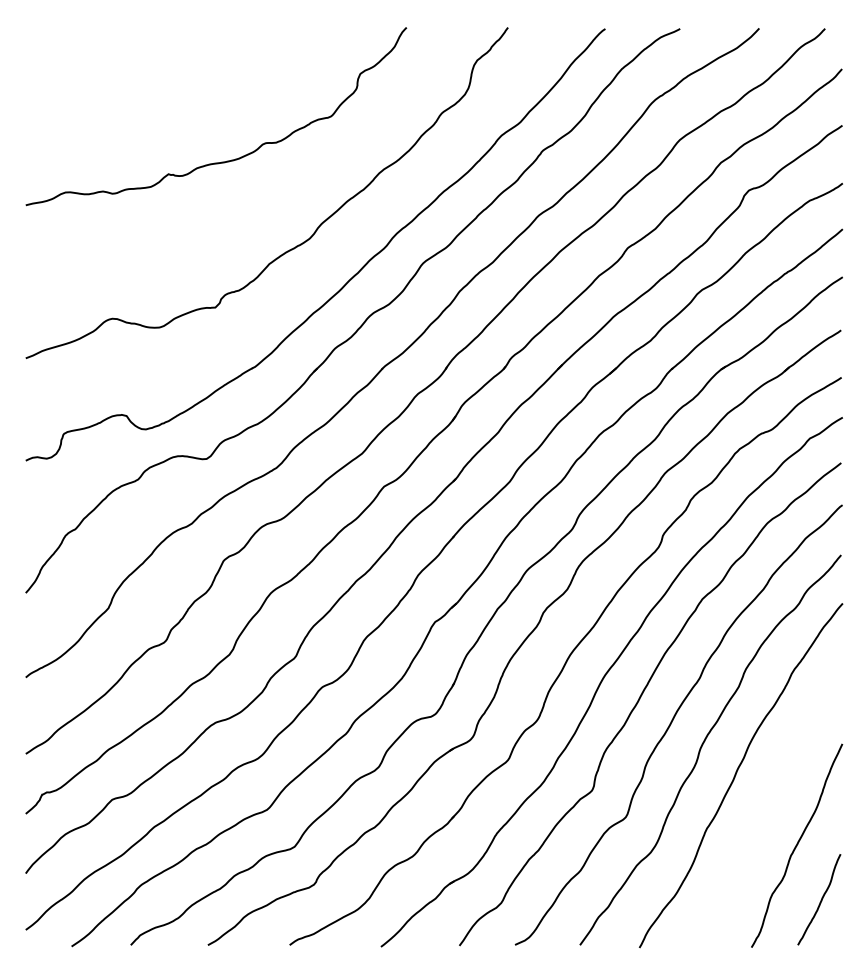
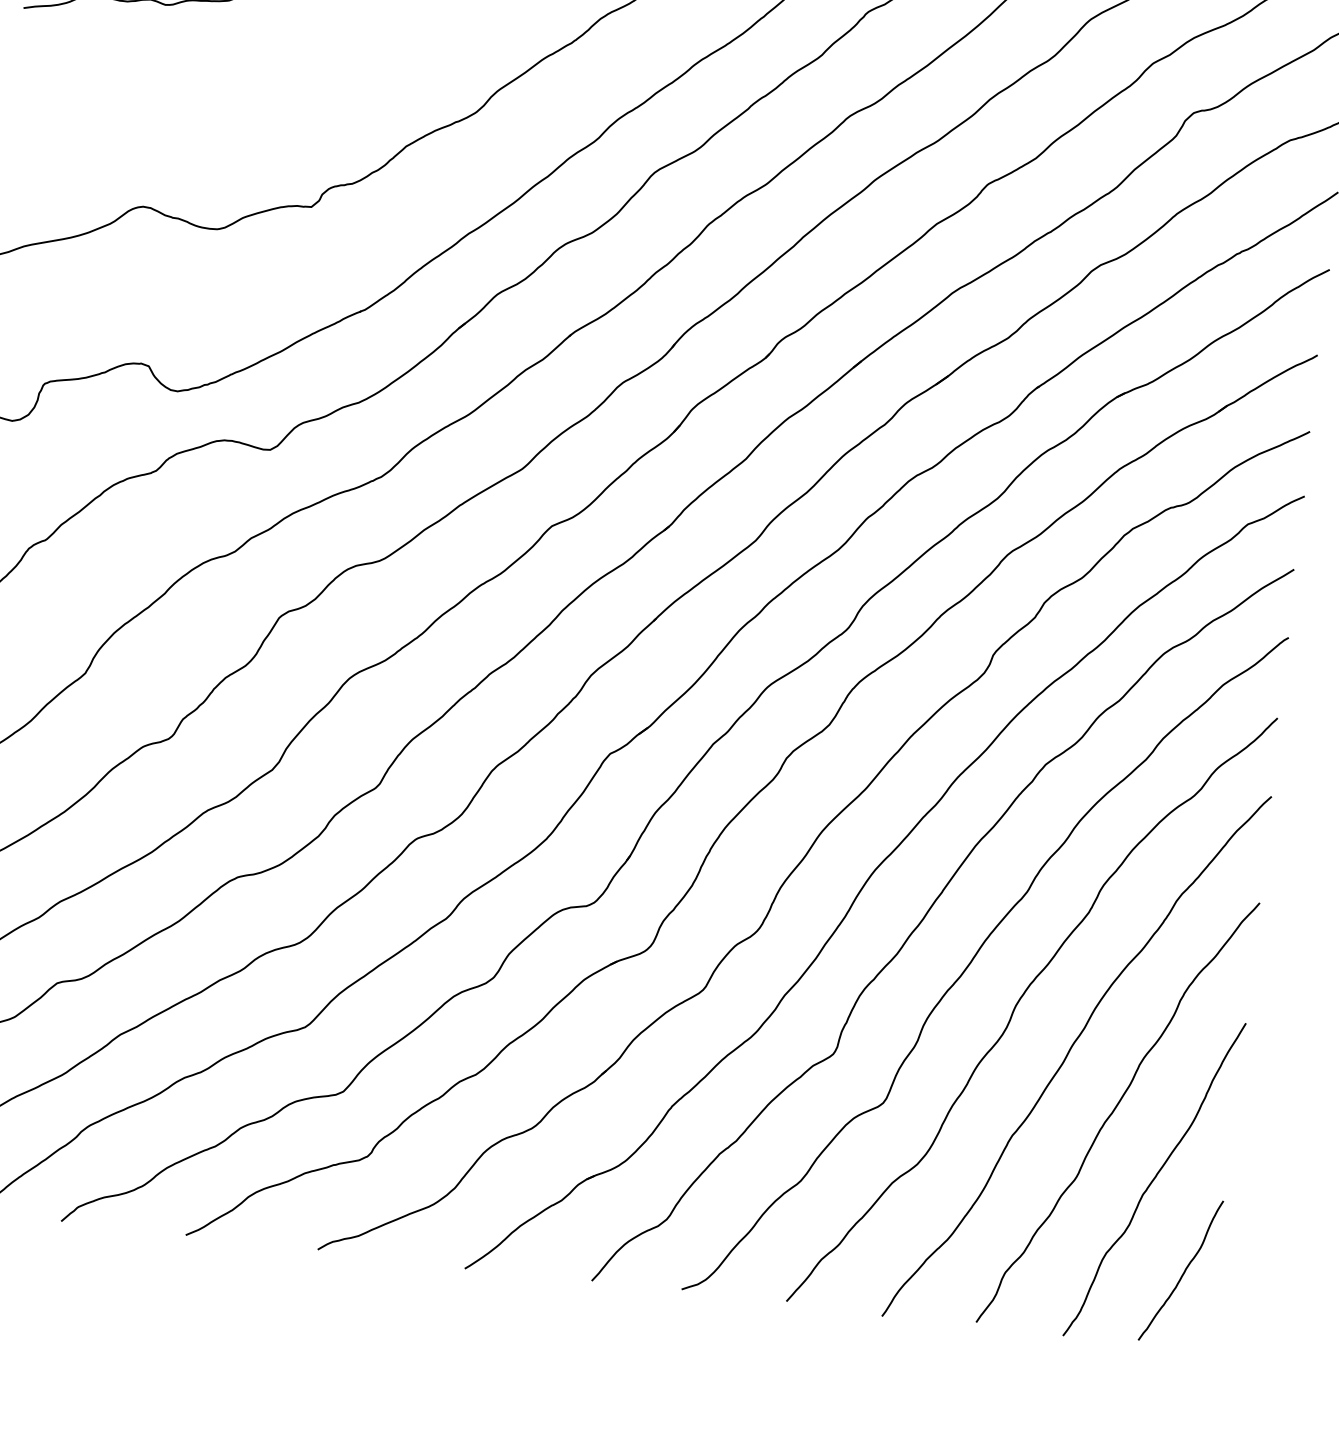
curve: (768, 806) -> (1115, 1111), added

